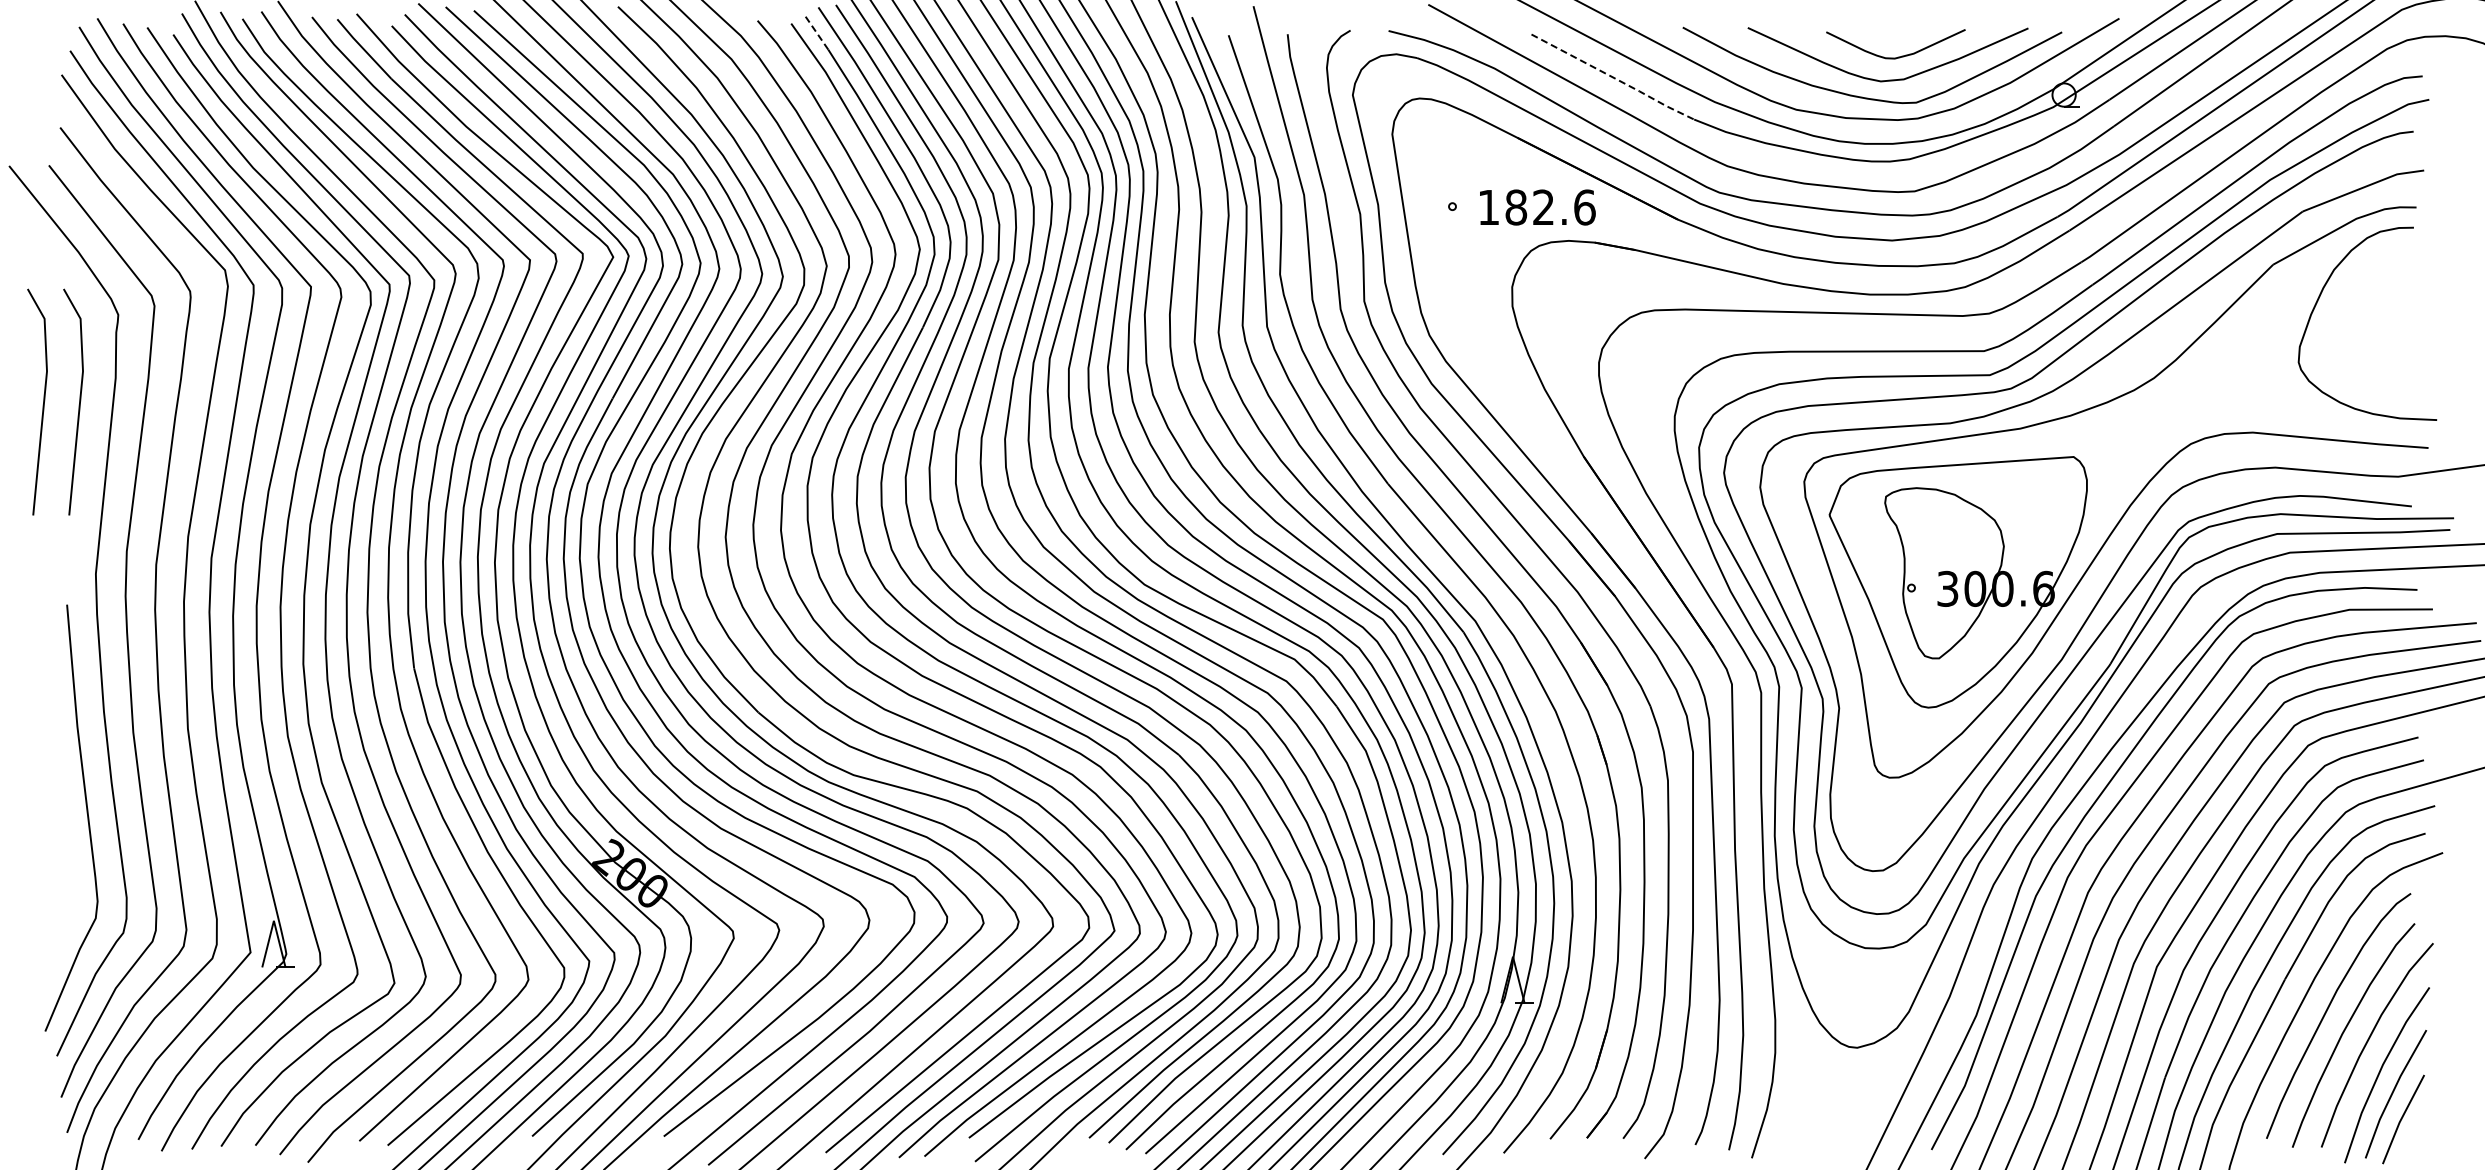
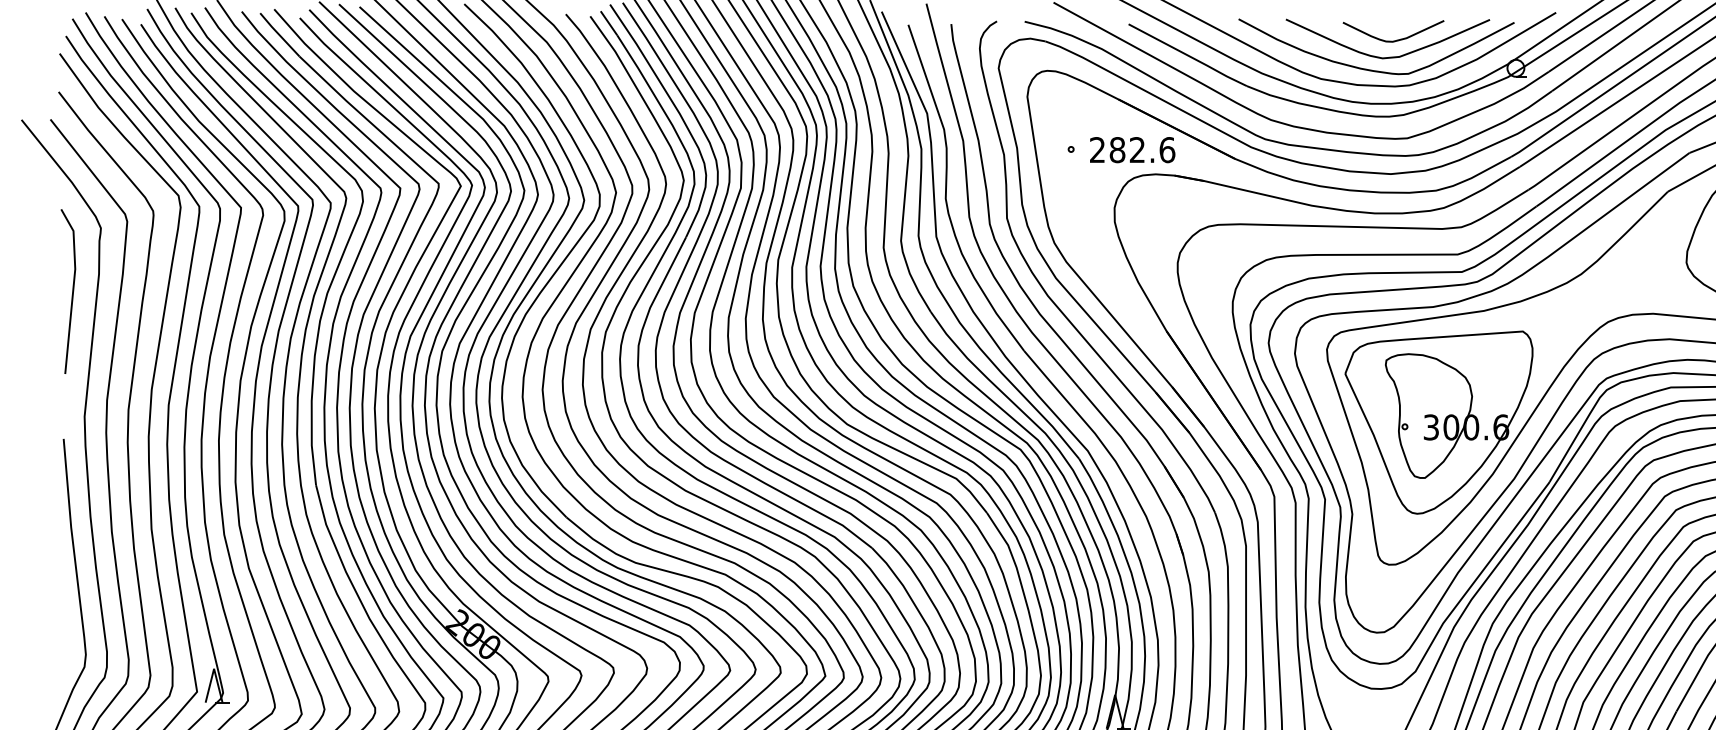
line: (816, 32) -> (608, 22), dashed -> solid
line: (1614, 78) -> (1188, 56), dashed -> solid
text: (1488, 206) -> (1097, 149), 182.6 -> 282.6
line: (43, 401) -> (46, 291), removed

